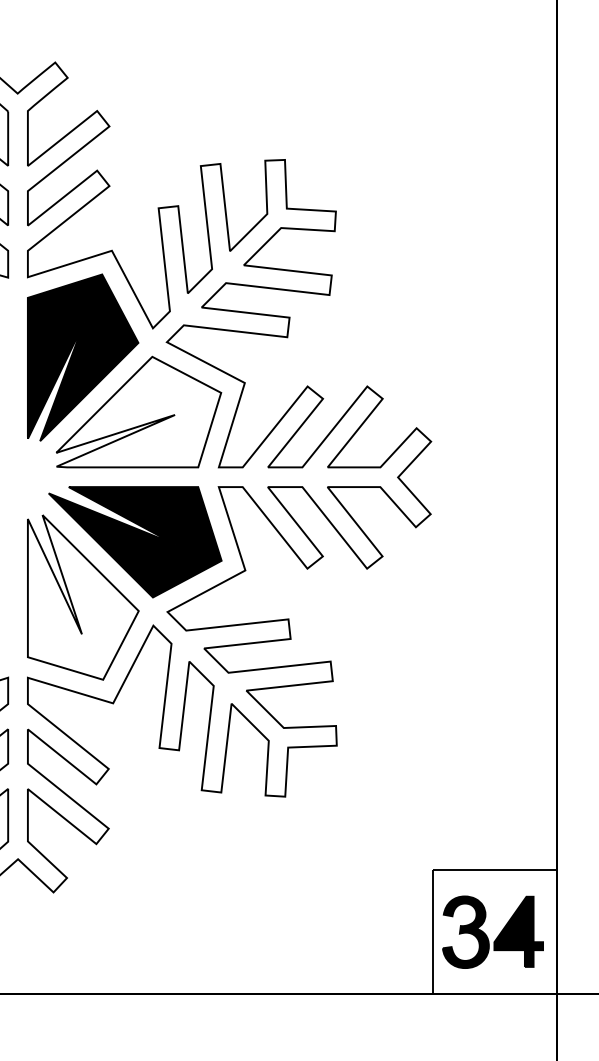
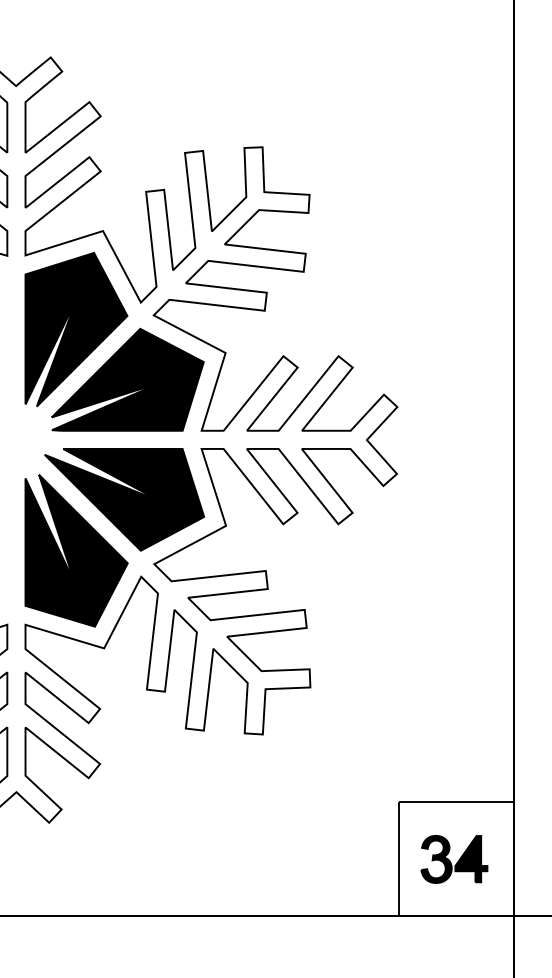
fill: (138, 411) -> (127, 379), added
fill: (82, 597) -> (75, 550), added
part: (492, 931) -> (453, 858), size x0.71

